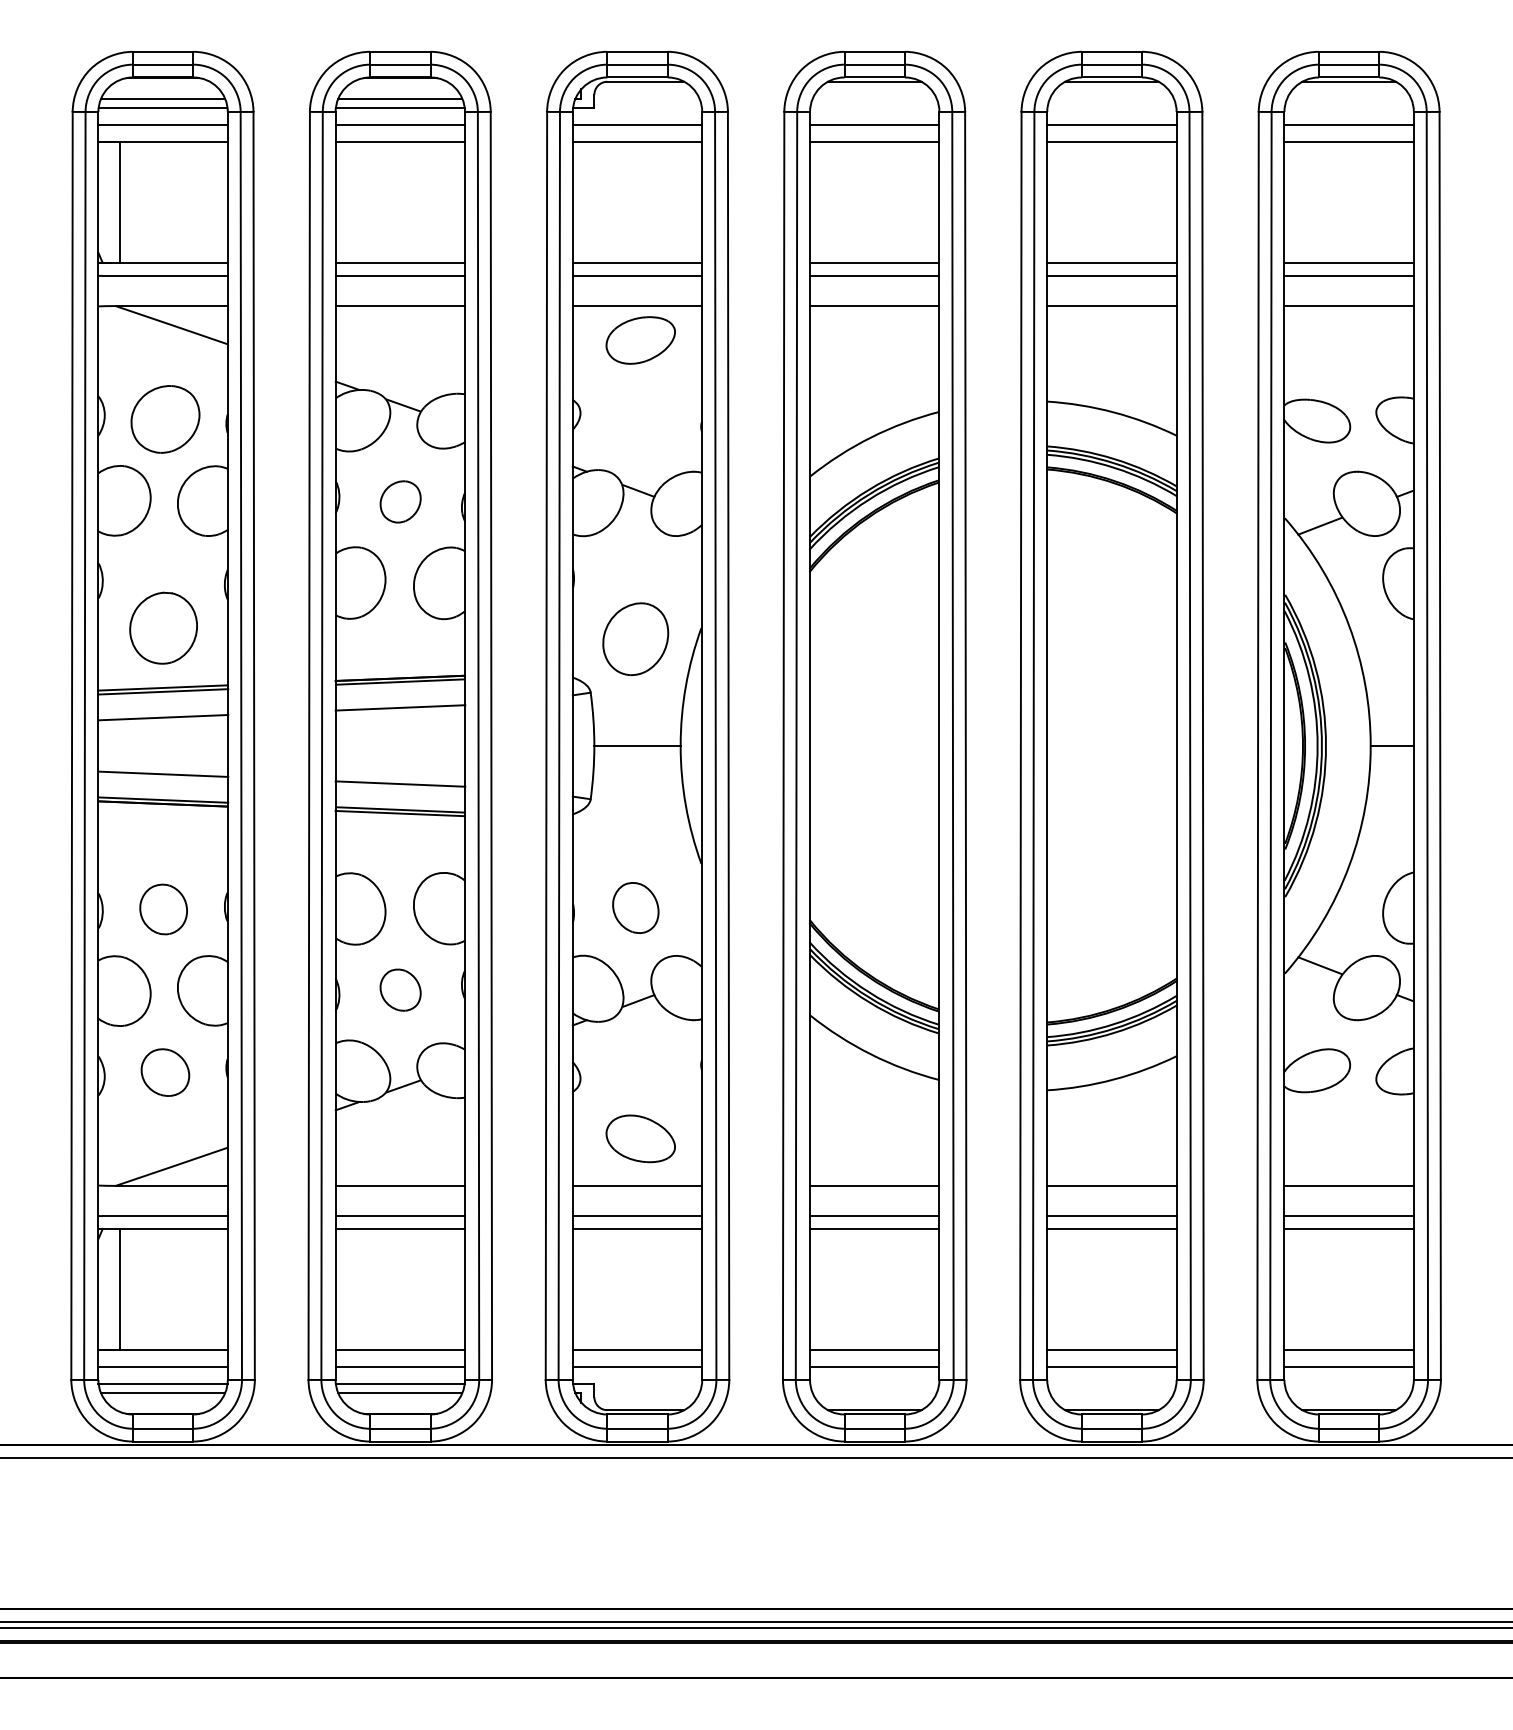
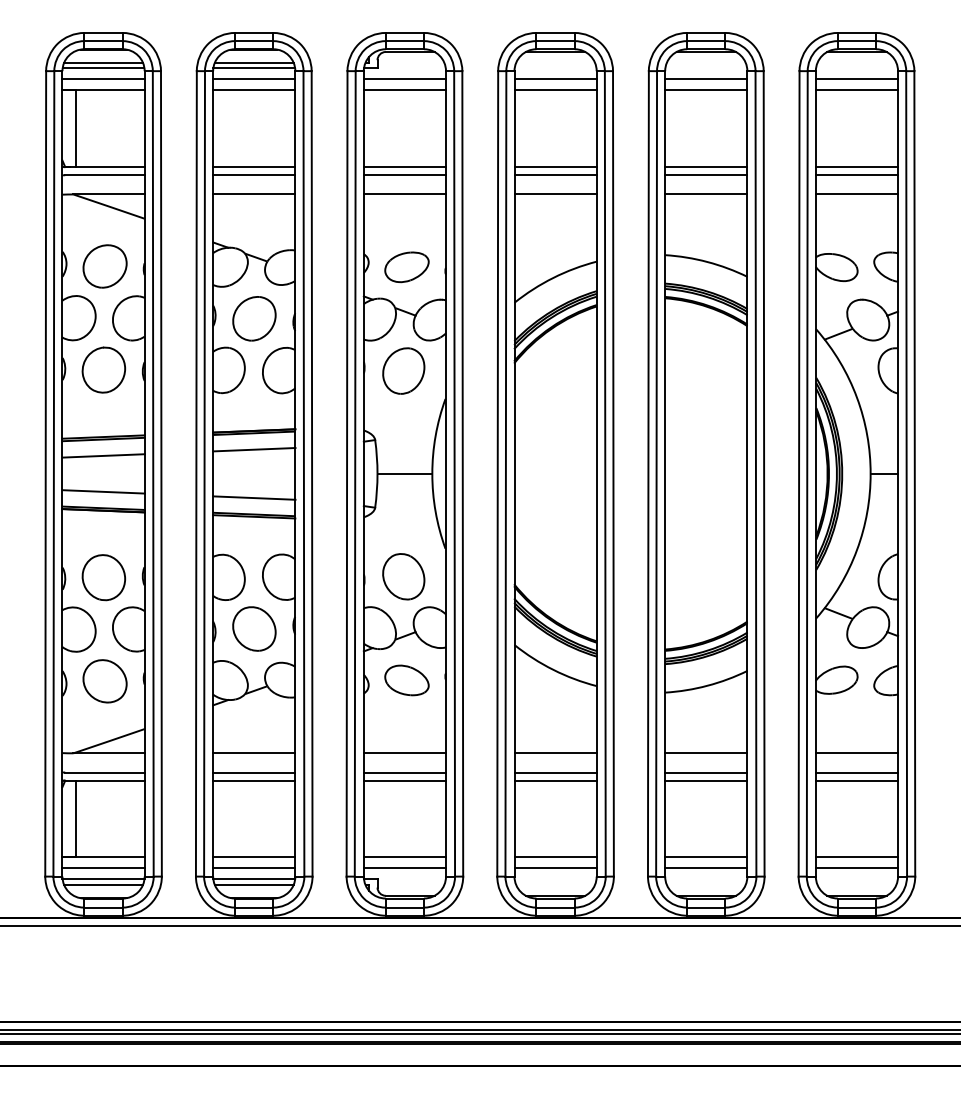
part: (640, 340) -> (406, 267), moved
part: (400, 501) -> (254, 318), size x1.67
part: (162, 627) -> (103, 369), moved
part: (635, 638) -> (403, 370), moved
part: (635, 907) -> (403, 576), size x1.43
part: (162, 909) -> (103, 577), size x1.43
part: (400, 989) -> (254, 628), size x1.67
part: (164, 1072) -> (104, 681), size x1.43
part: (640, 1138) -> (406, 680), moved

